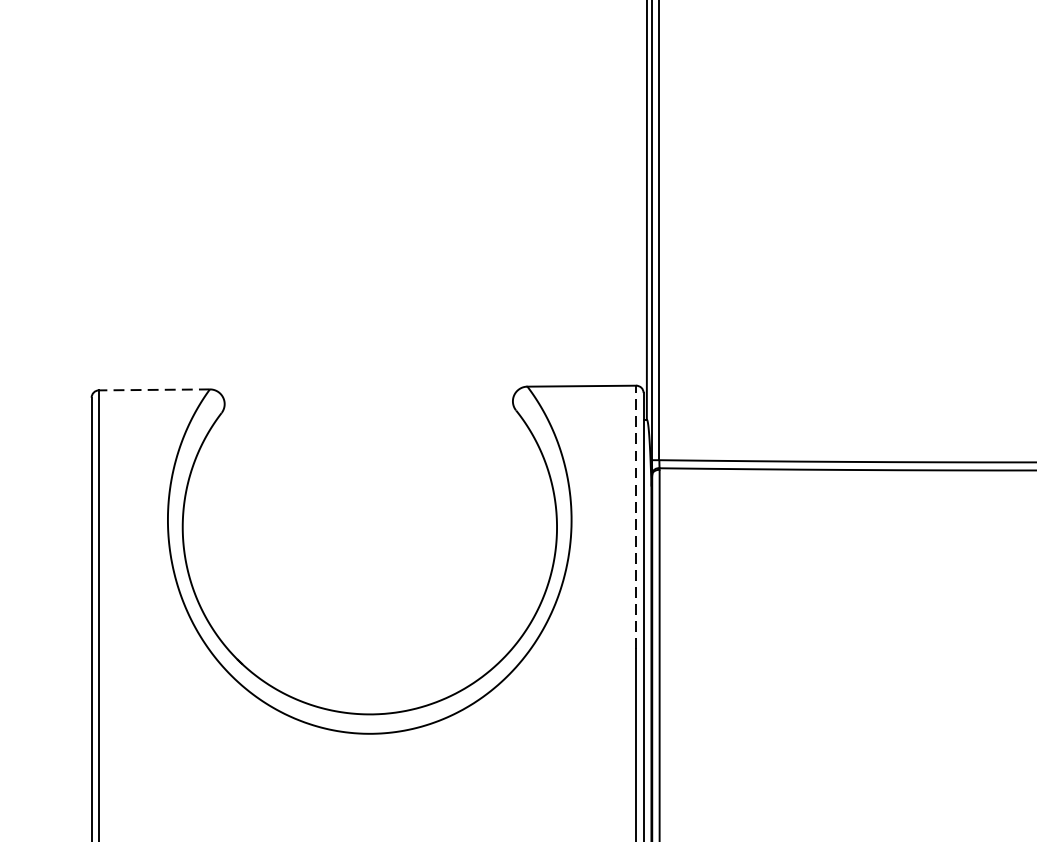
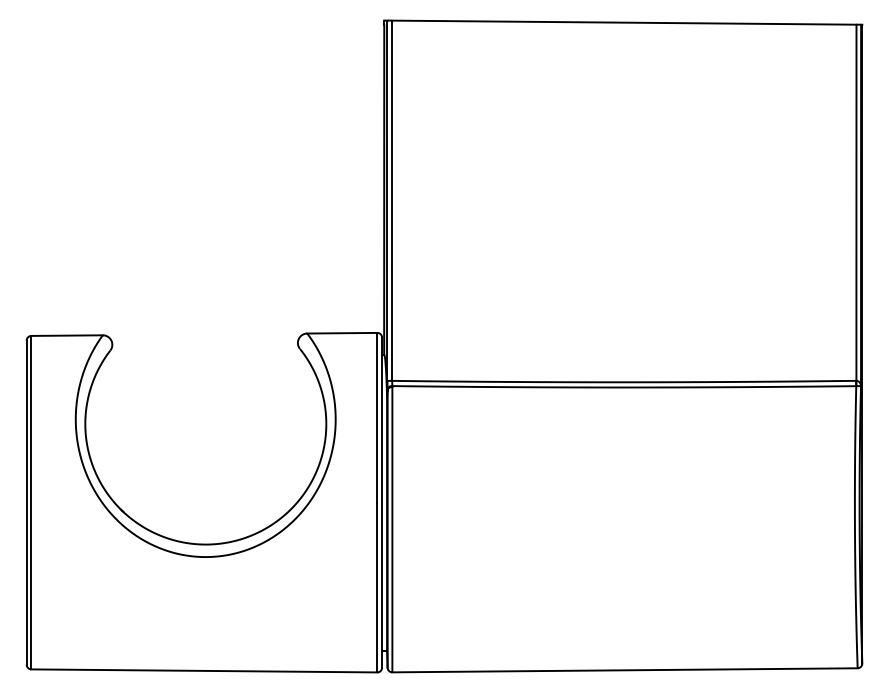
line: (155, 389) -> (67, 335), dashed -> solid
line: (636, 517) -> (377, 417), dashed -> solid

